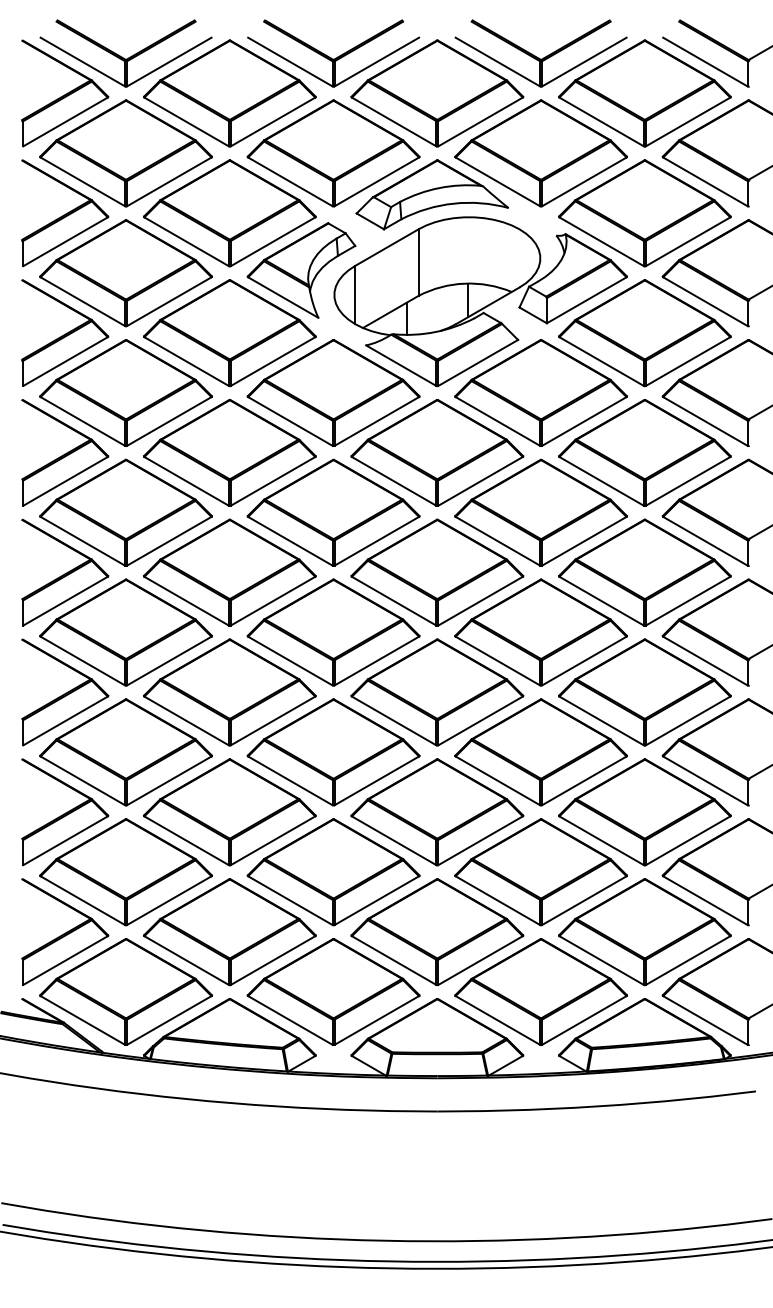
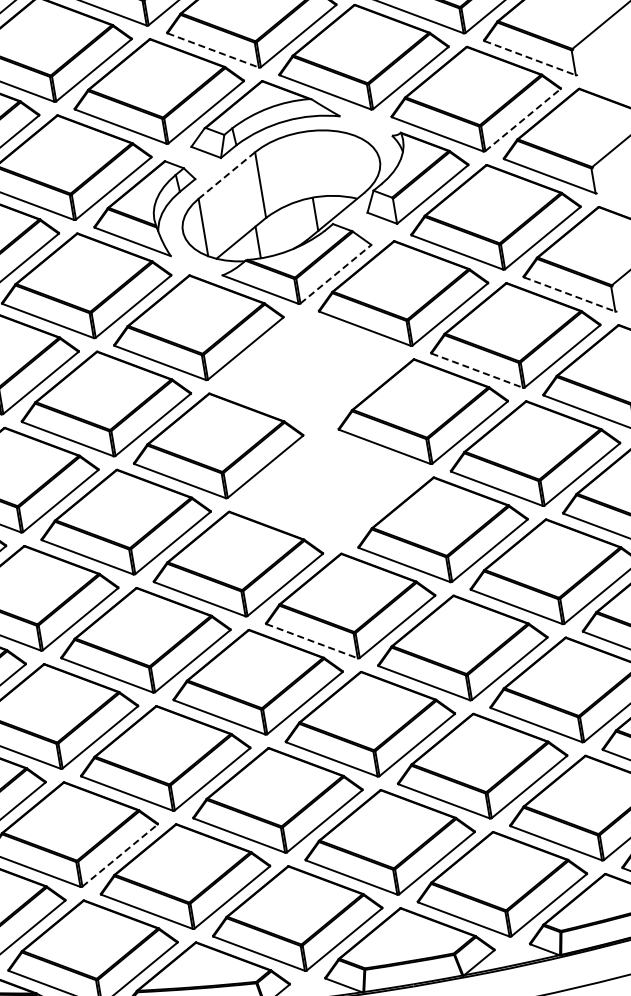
line: (394, 121) -> (213, 49), solid -> dashed
line: (705, 181) -> (530, 57), solid -> dashed
line: (688, 241) -> (523, 119), solid -> dashed
line: (386, 247) -> (226, 175), solid -> dashed
line: (478, 362) -> (336, 273), solid -> dashed
line: (705, 421) -> (569, 294), solid -> dashed
part: (437, 452) -> (310, 369), removed
line: (601, 481) -> (477, 370), solid -> dashed
part: (437, 572) -> (330, 487), removed
line: (394, 720) -> (312, 640), solid -> dashed
line: (169, 900) -> (120, 855), solid -> dashed

